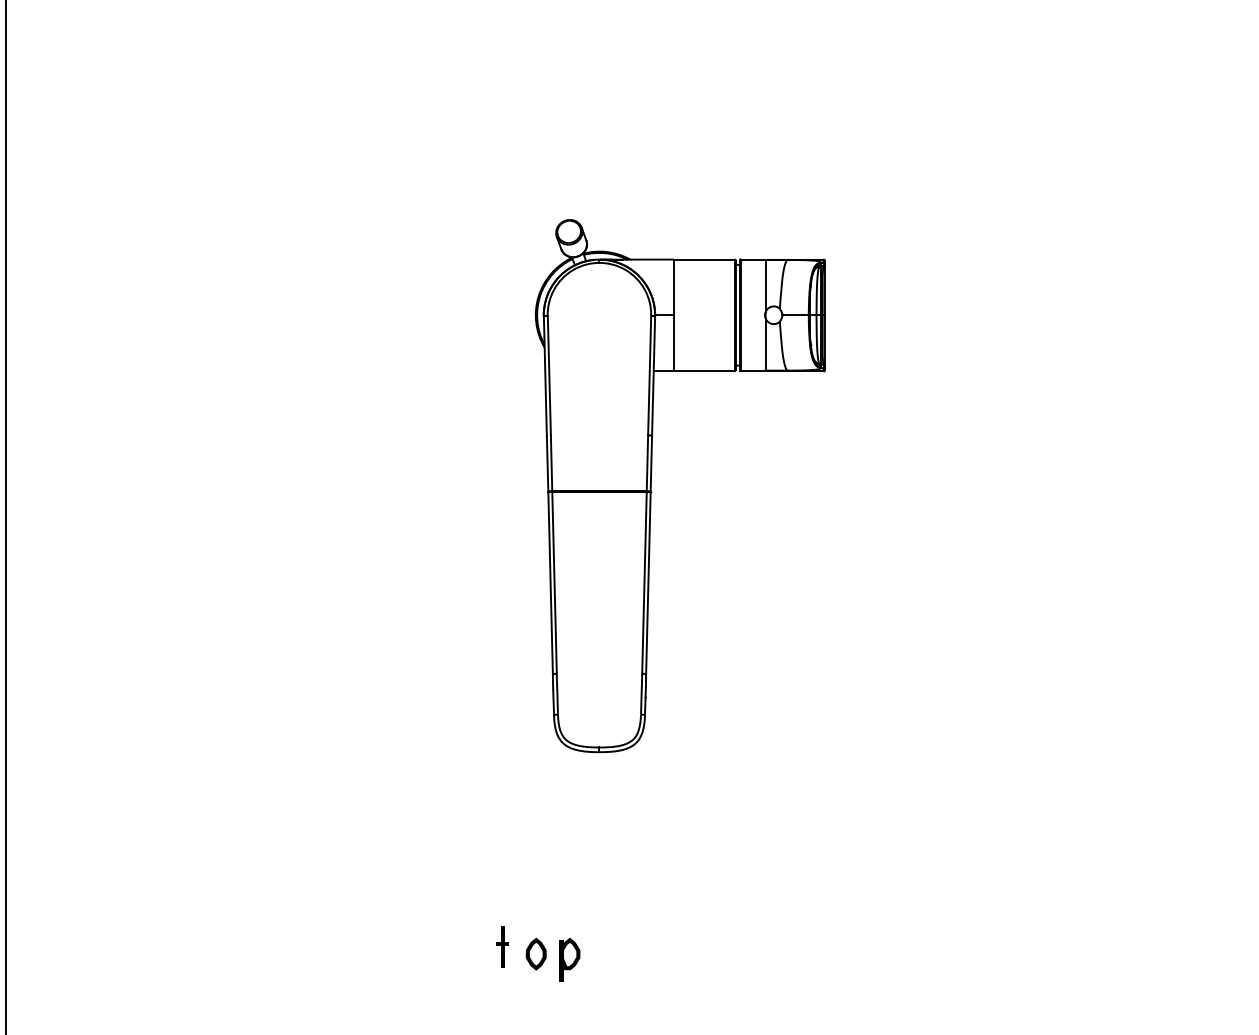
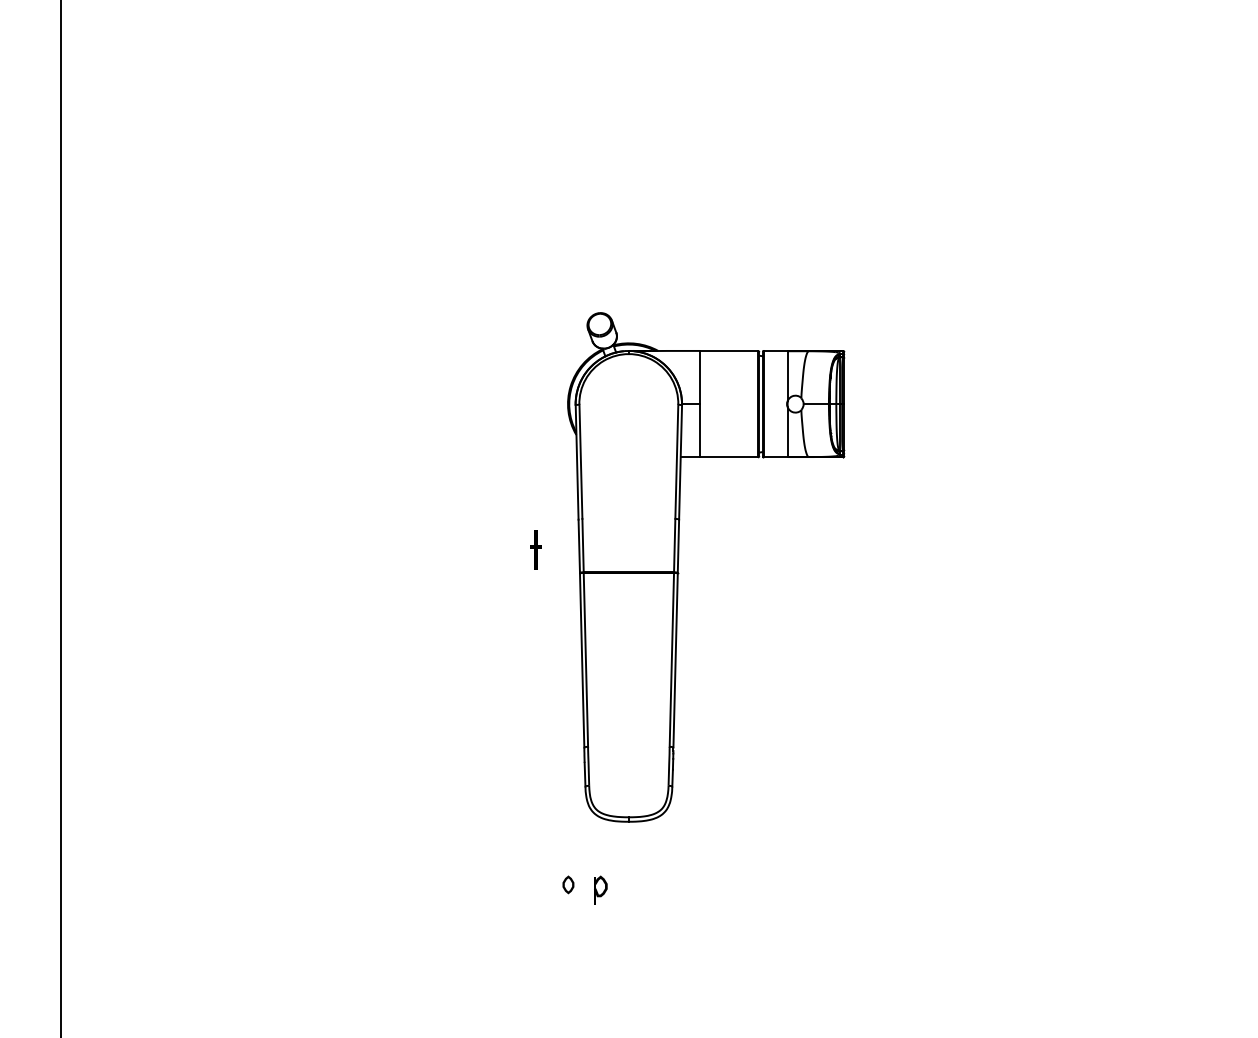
part: (652, 492) -> (679, 573), moved
part: (501, 946) -> (535, 549), moved
part: (536, 953) -> (568, 884), size x0.6
part: (569, 960) -> (600, 890), size x0.7

